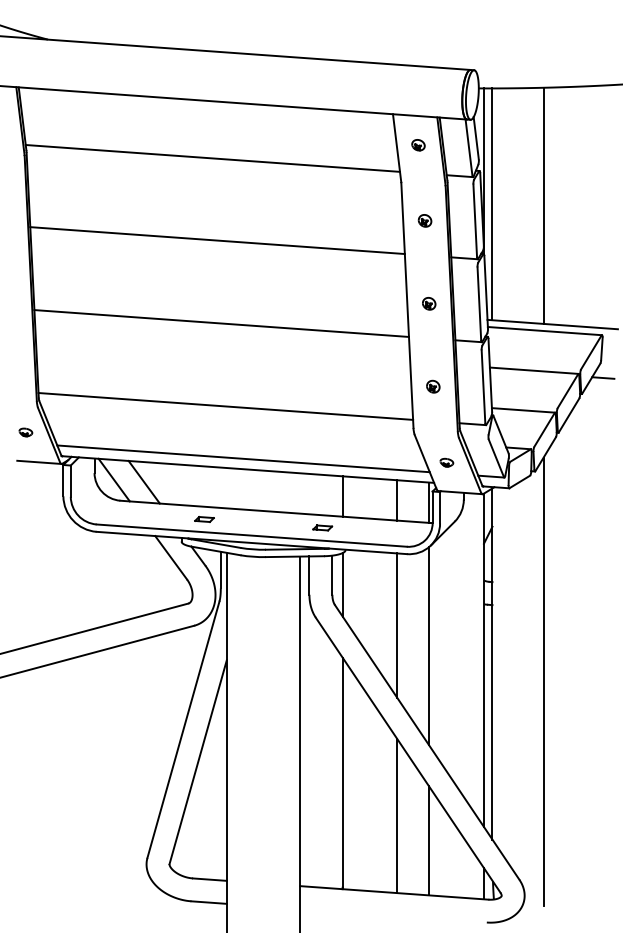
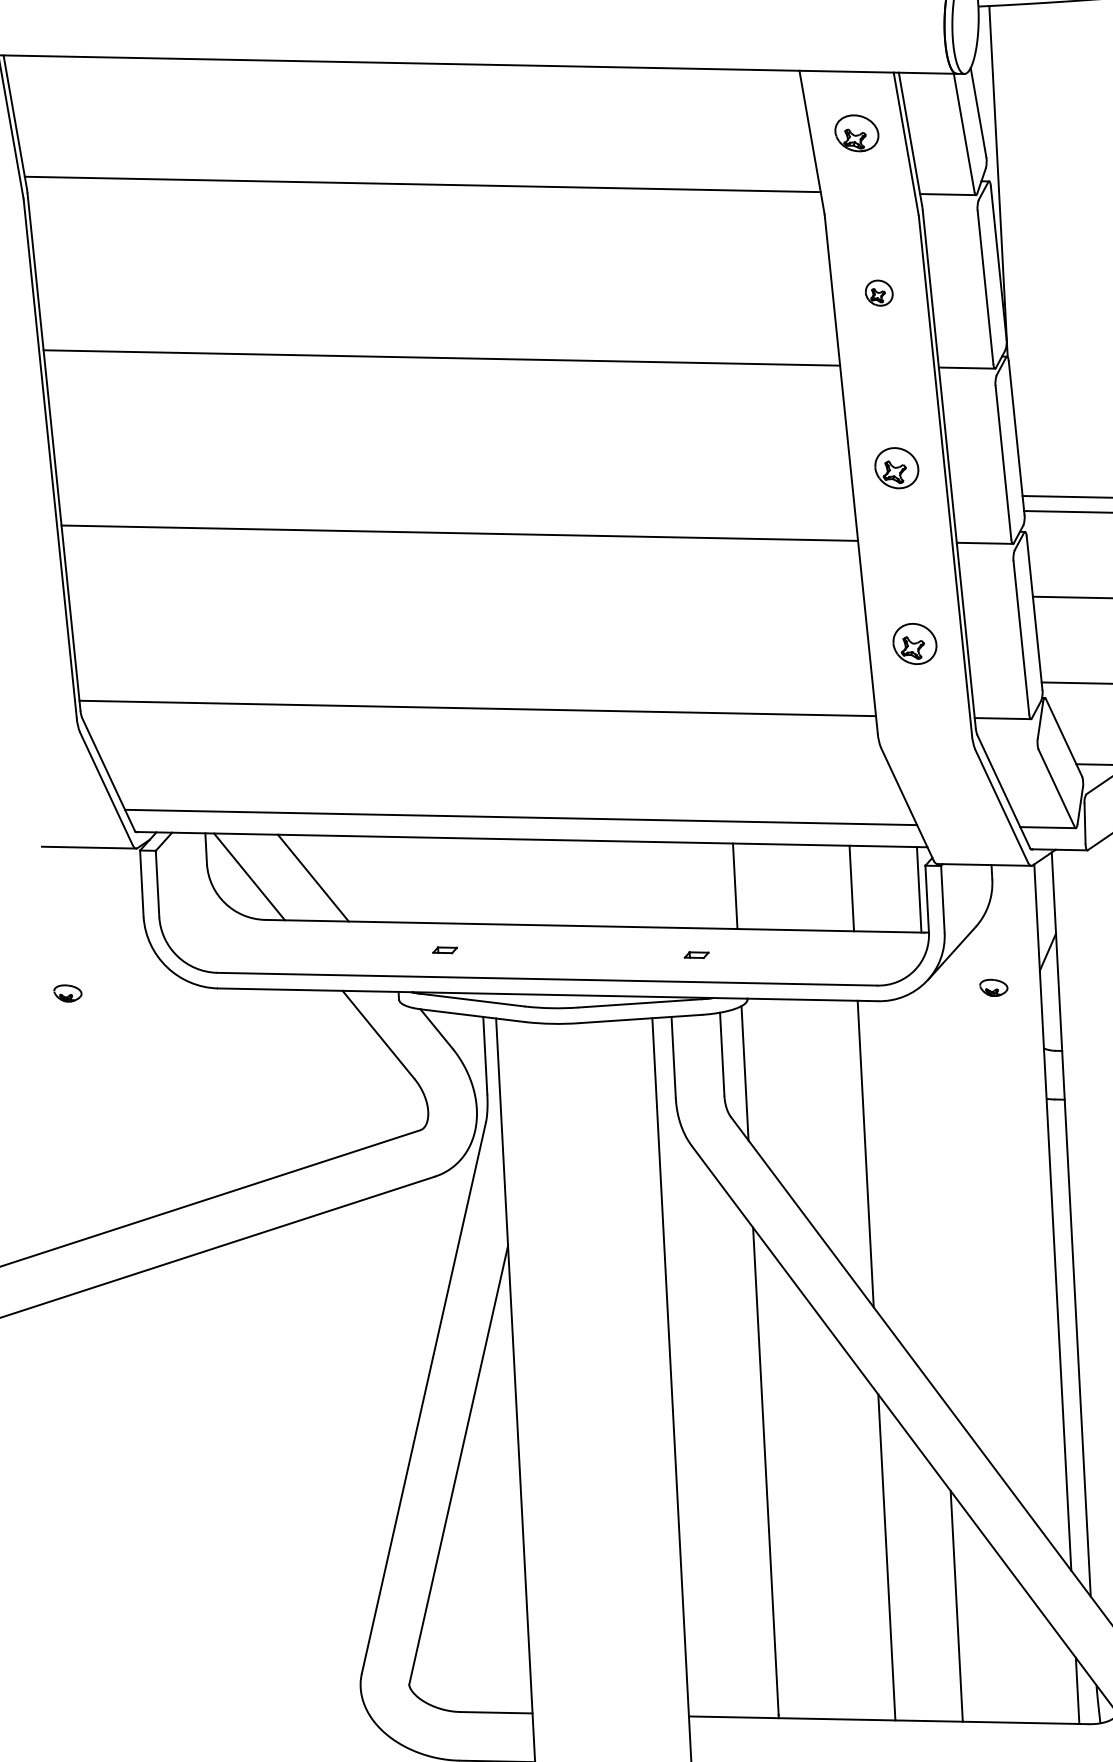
part: (418, 145) -> (856, 134), size x1.6
line: (492, 204) -> (1020, 250), removed
part: (429, 303) -> (897, 467), size x1.6
part: (433, 386) -> (915, 643), size x1.6
part: (25, 432) -> (67, 993), moved
part: (446, 462) -> (993, 987), moved
part: (204, 519) -> (445, 950), size x0.6
part: (322, 527) -> (695, 954), size x0.6
line: (429, 646) -> (935, 1194), removed

